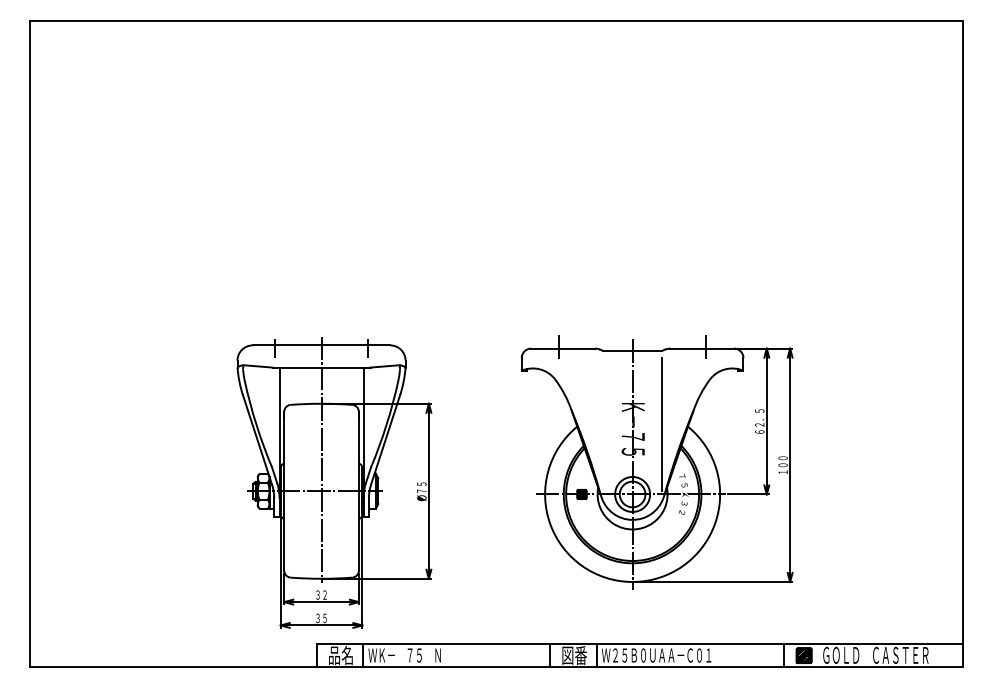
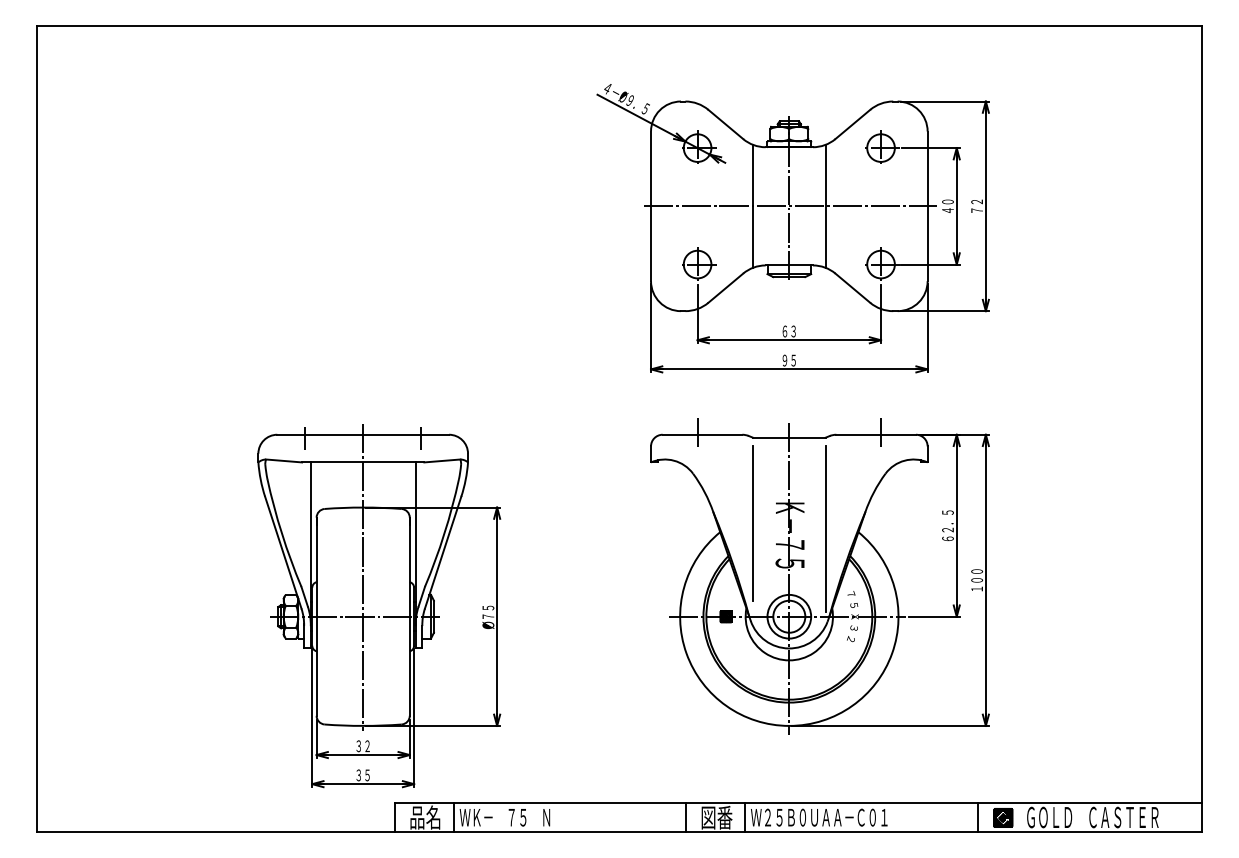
part: (635, 183) -> (792, 228), added
line: (603, 419) -> (752, 523), added
part: (334, 483) -> (379, 606), moved

